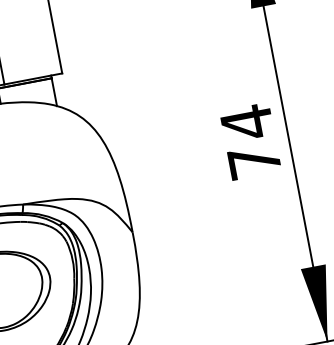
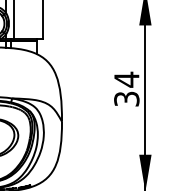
text: (253, 160) -> (126, 98), 74 -> 34

